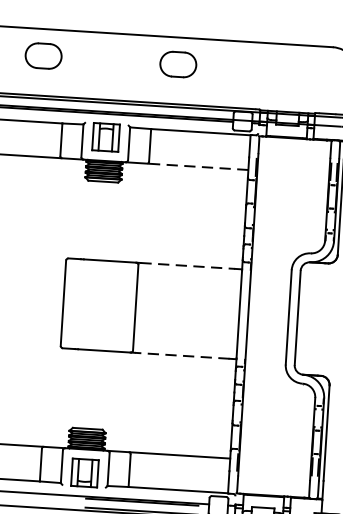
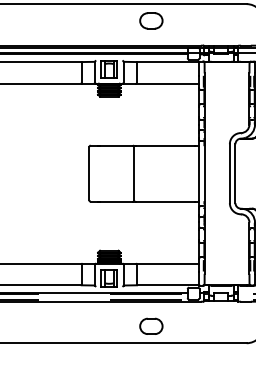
part: (43, 55) -> (67, 20), removed
line: (197, 166) -> (167, 83), dashed -> solid
line: (188, 265) -> (165, 145), dashed -> solid
line: (182, 355) -> (165, 201), dashed -> solid

